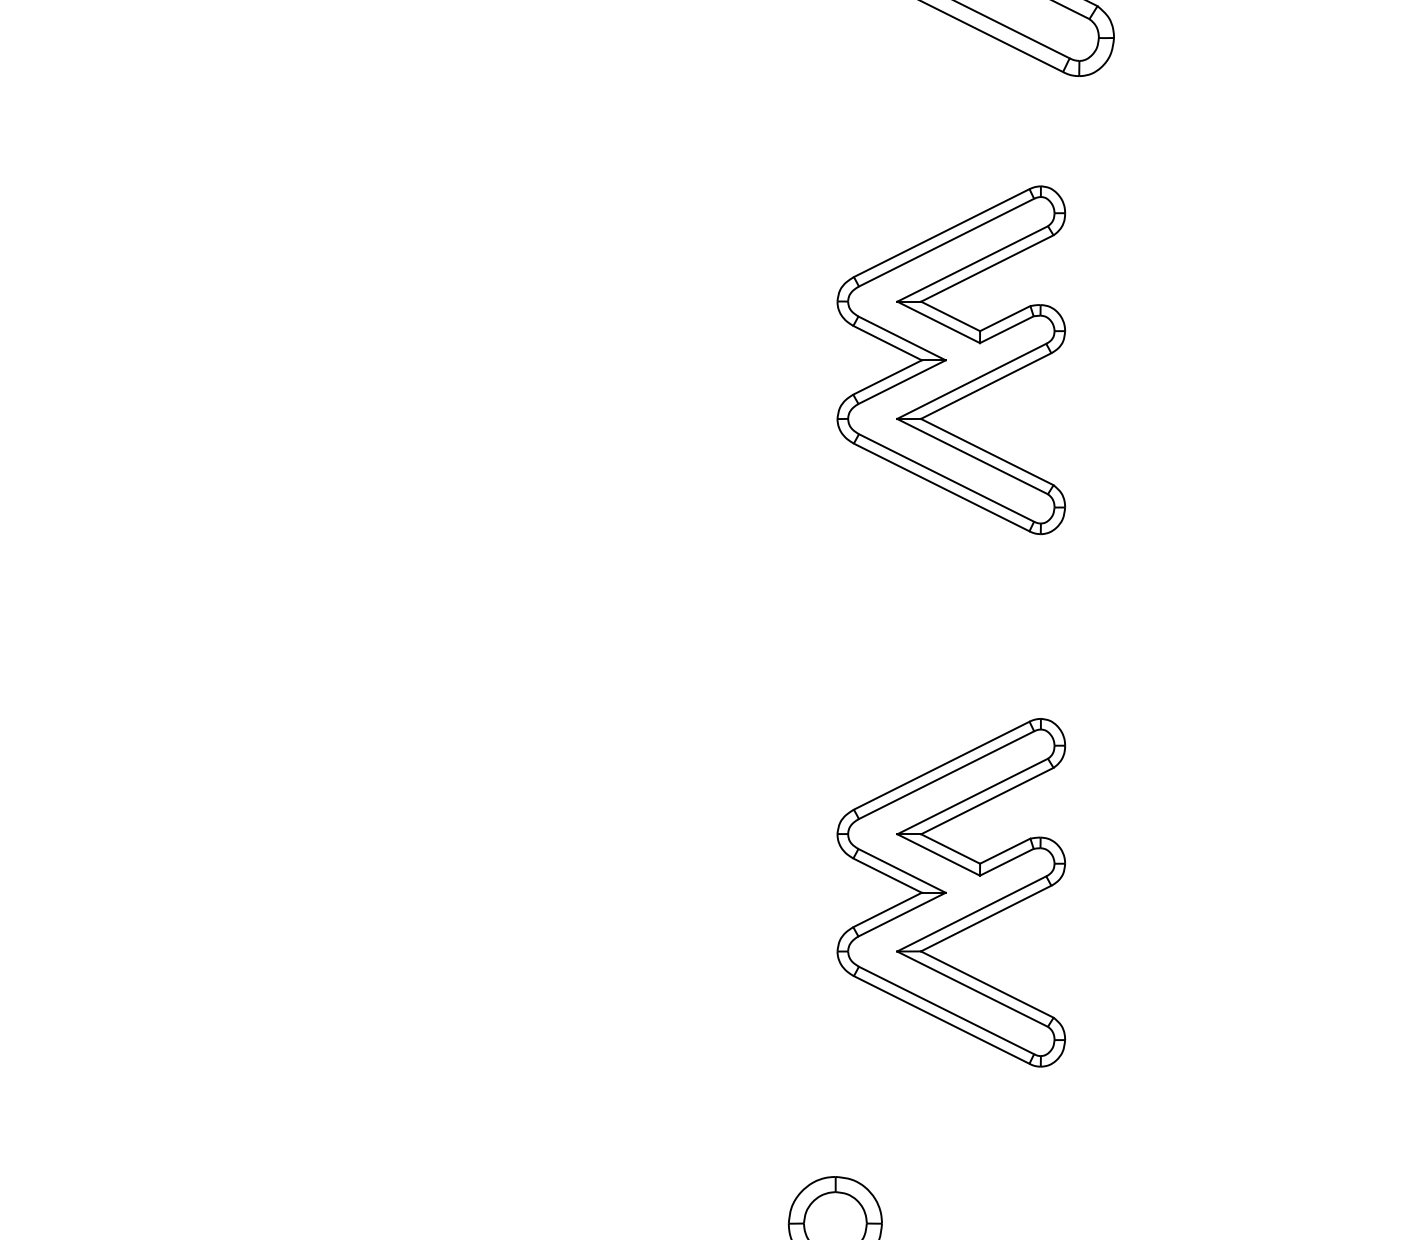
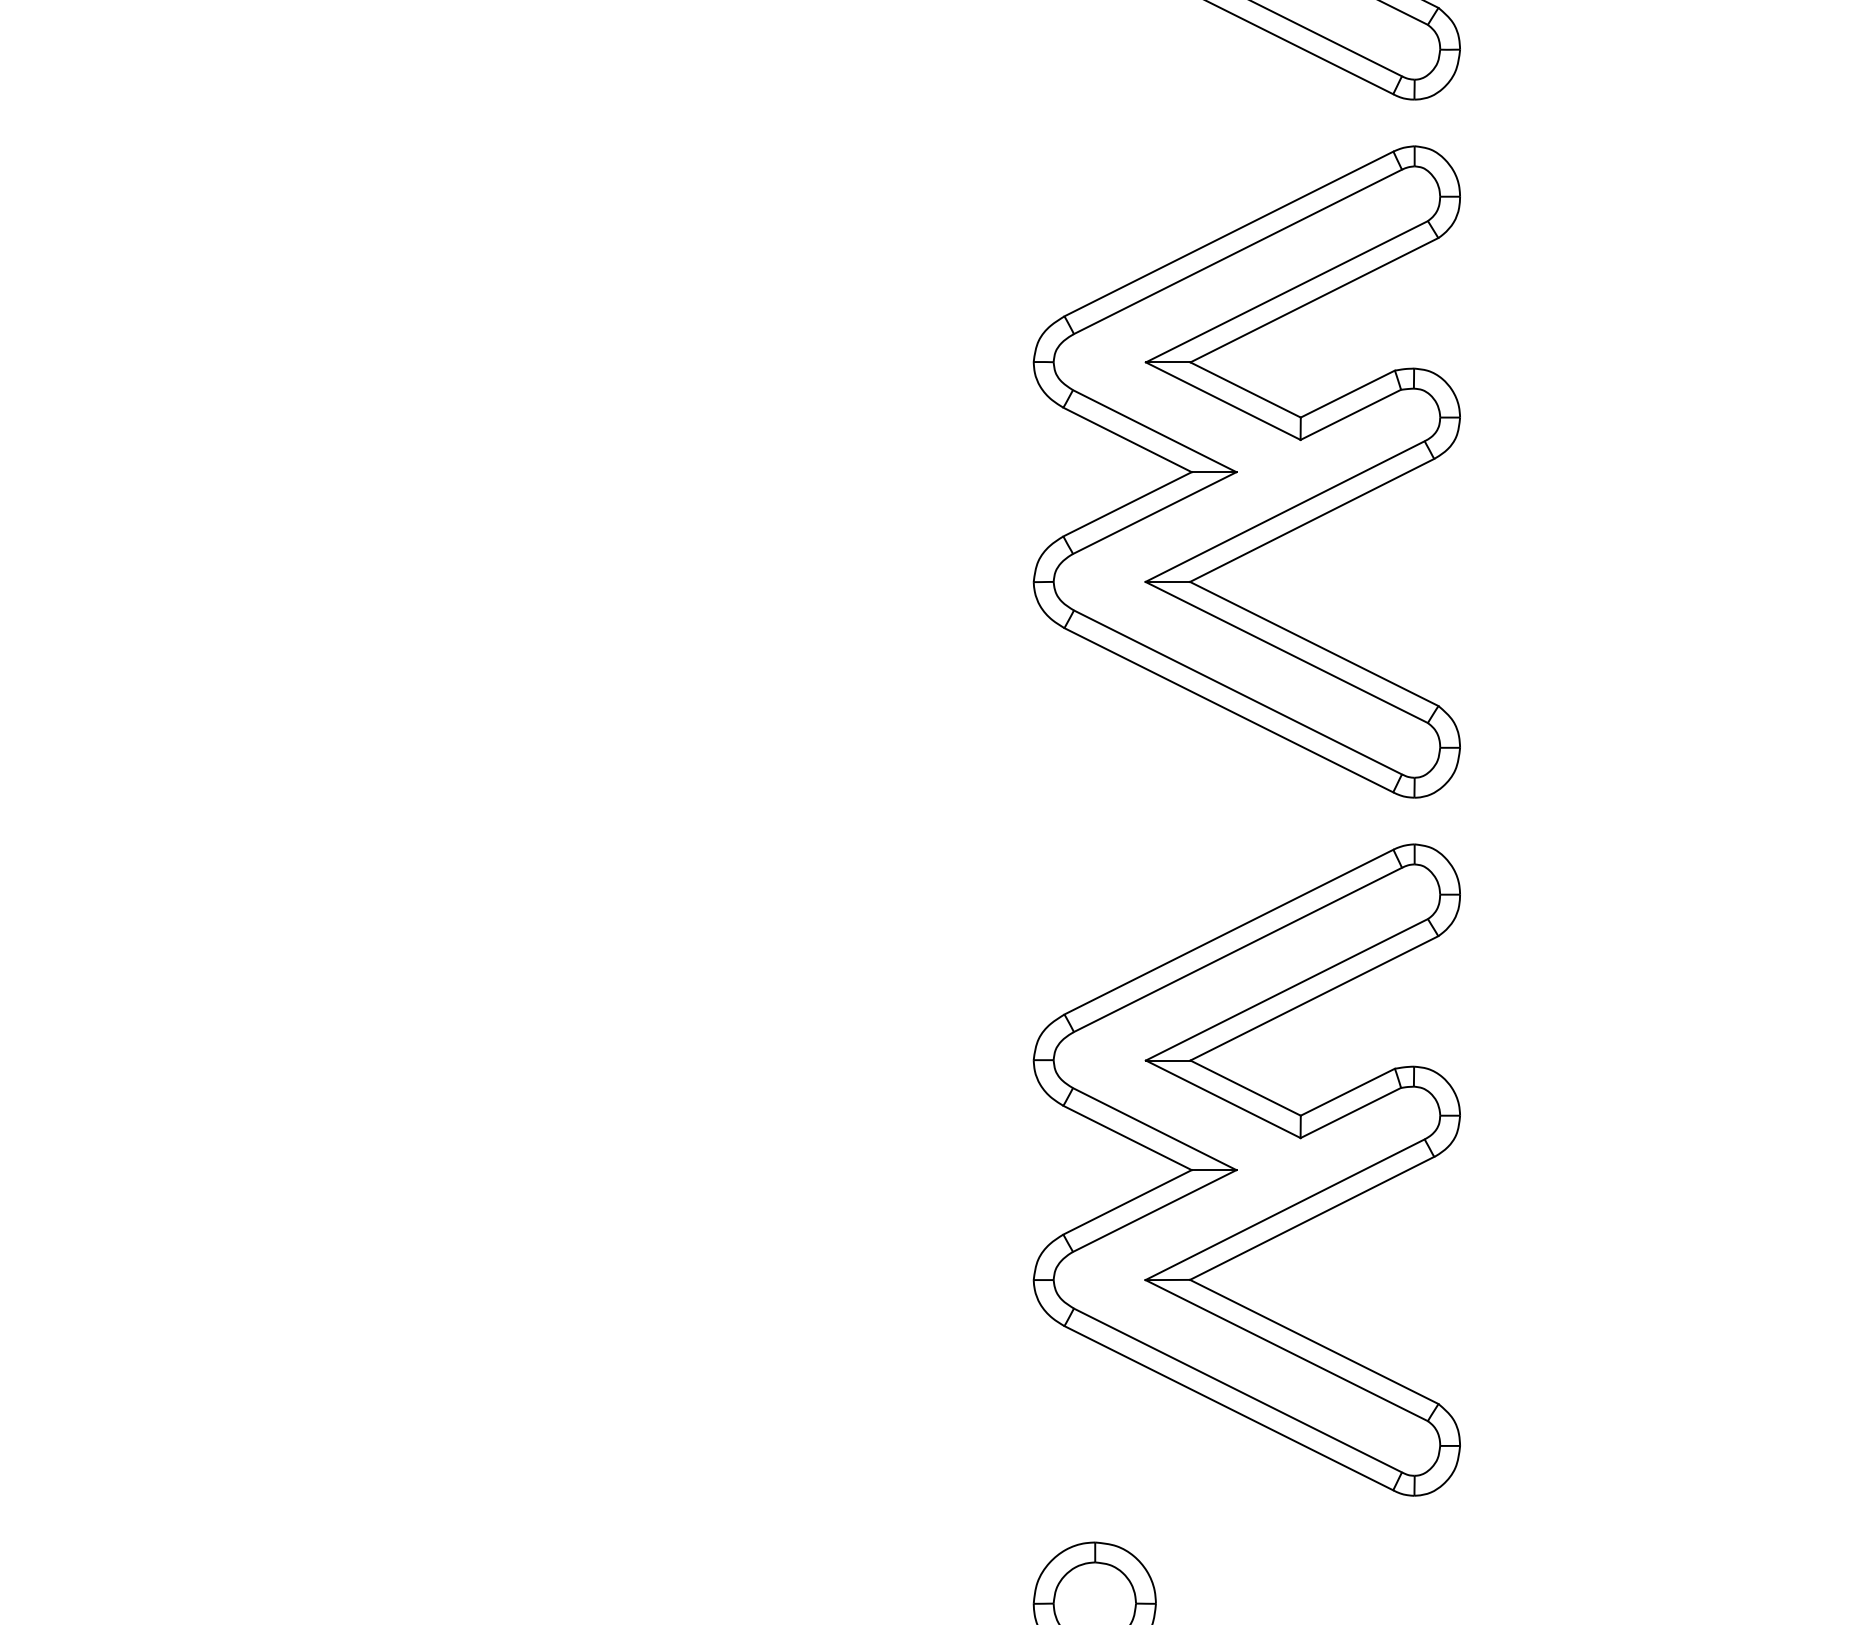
part: (951, 359) -> (1246, 471), size x1.43
part: (951, 892) -> (1246, 1169), size x1.43

